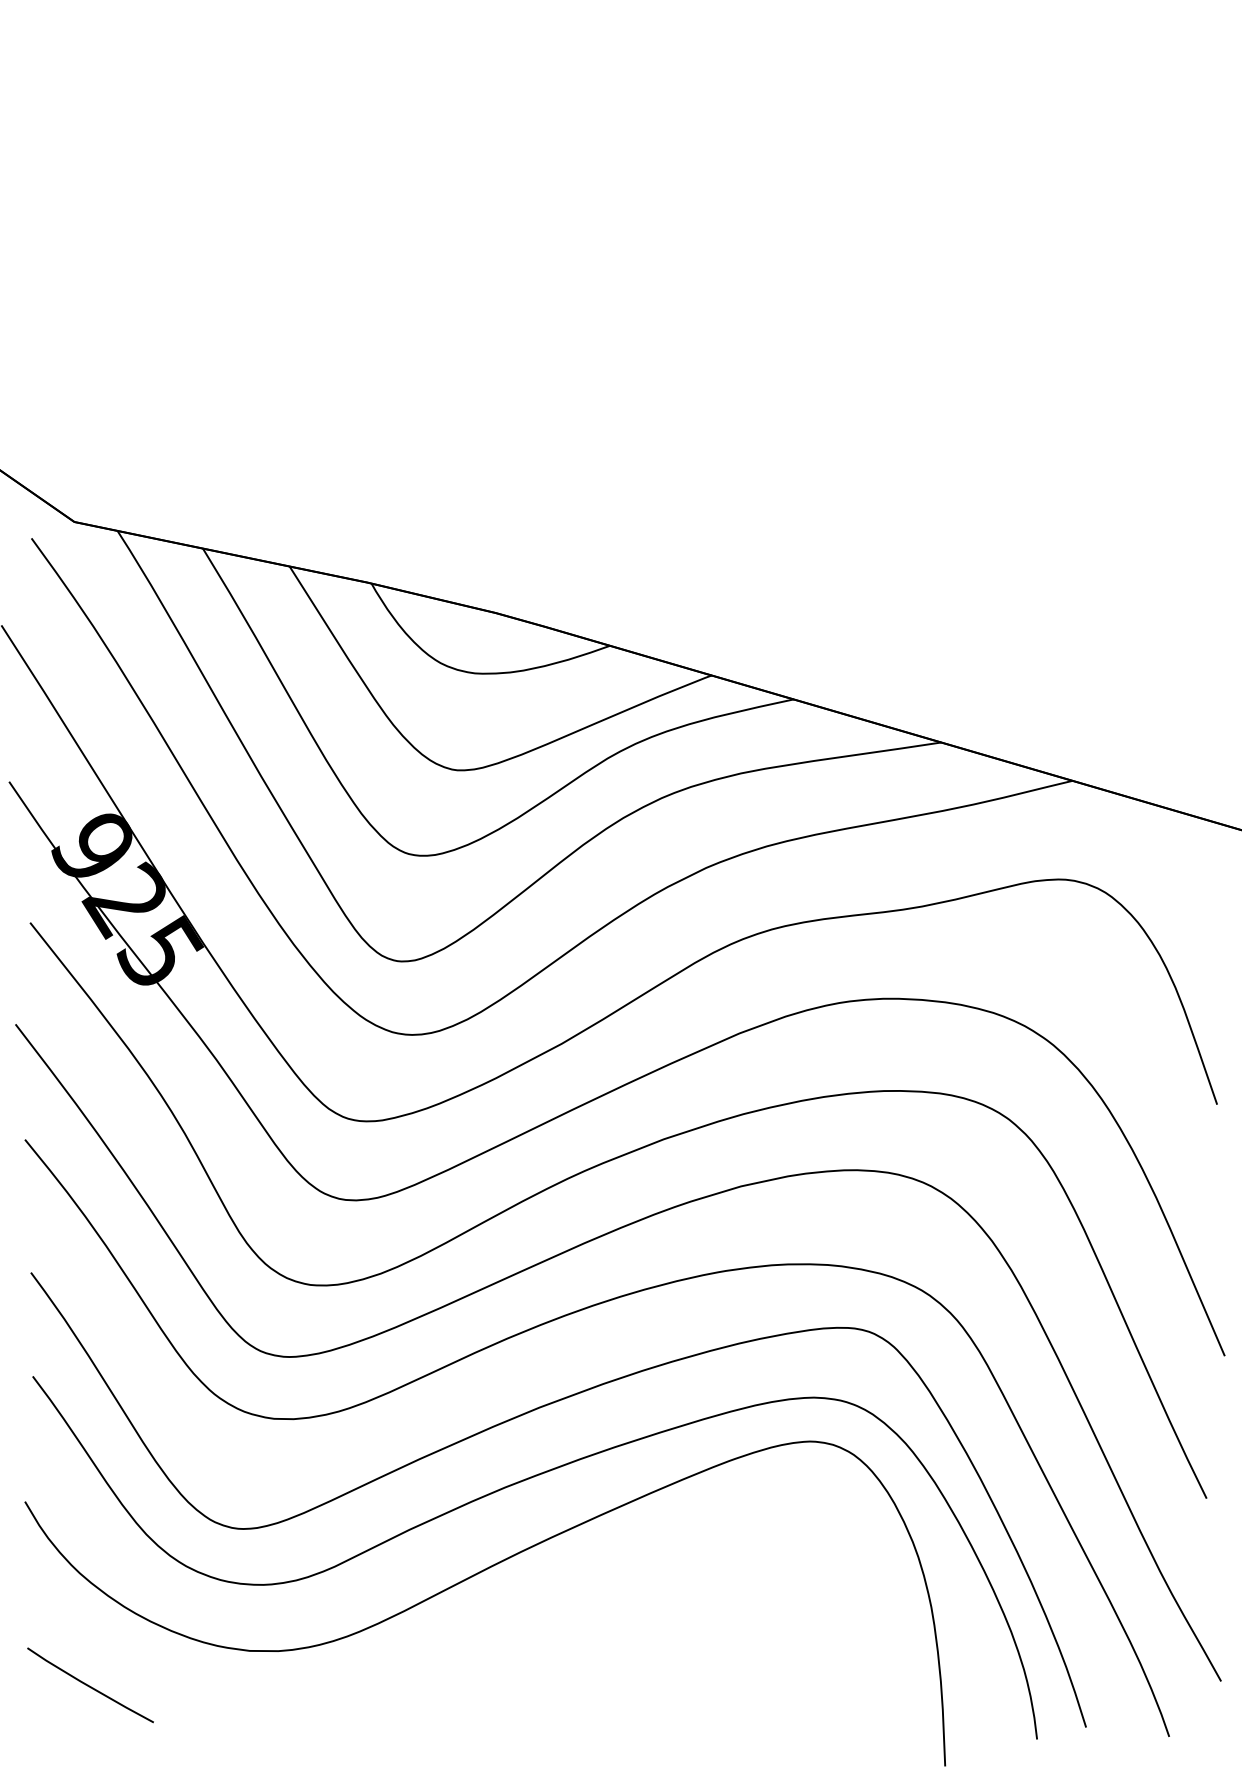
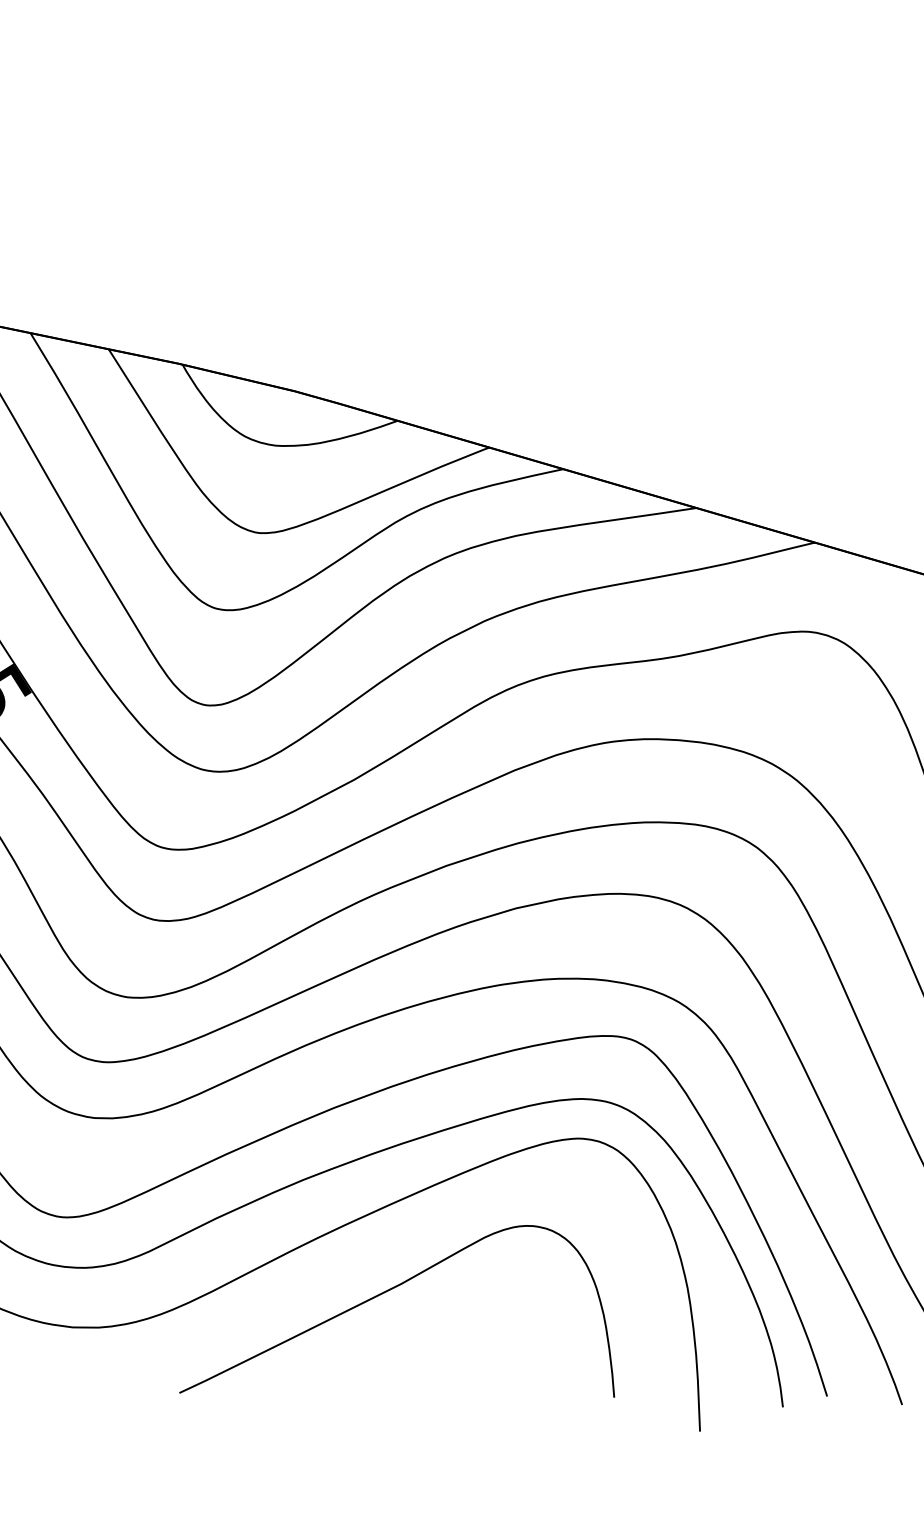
curve: (598, 1611) -> (387, 1291), added

